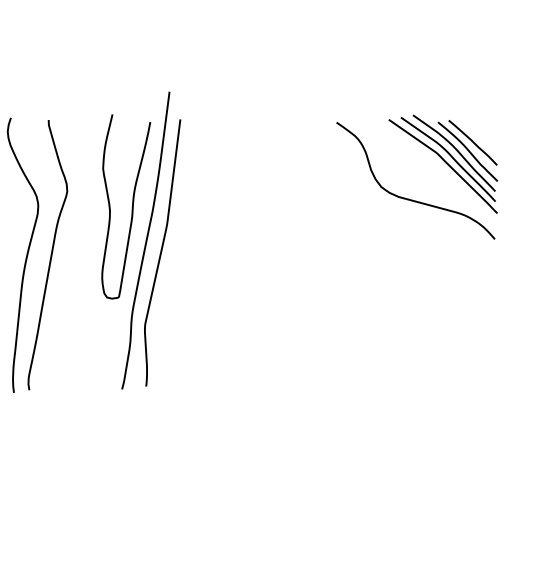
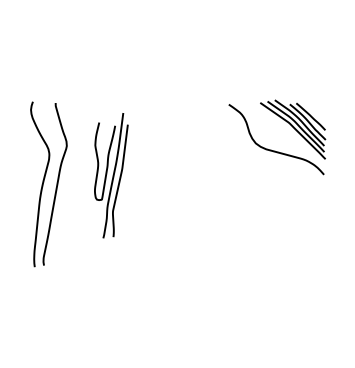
part: (141, 240) -> (111, 175), size x0.7

